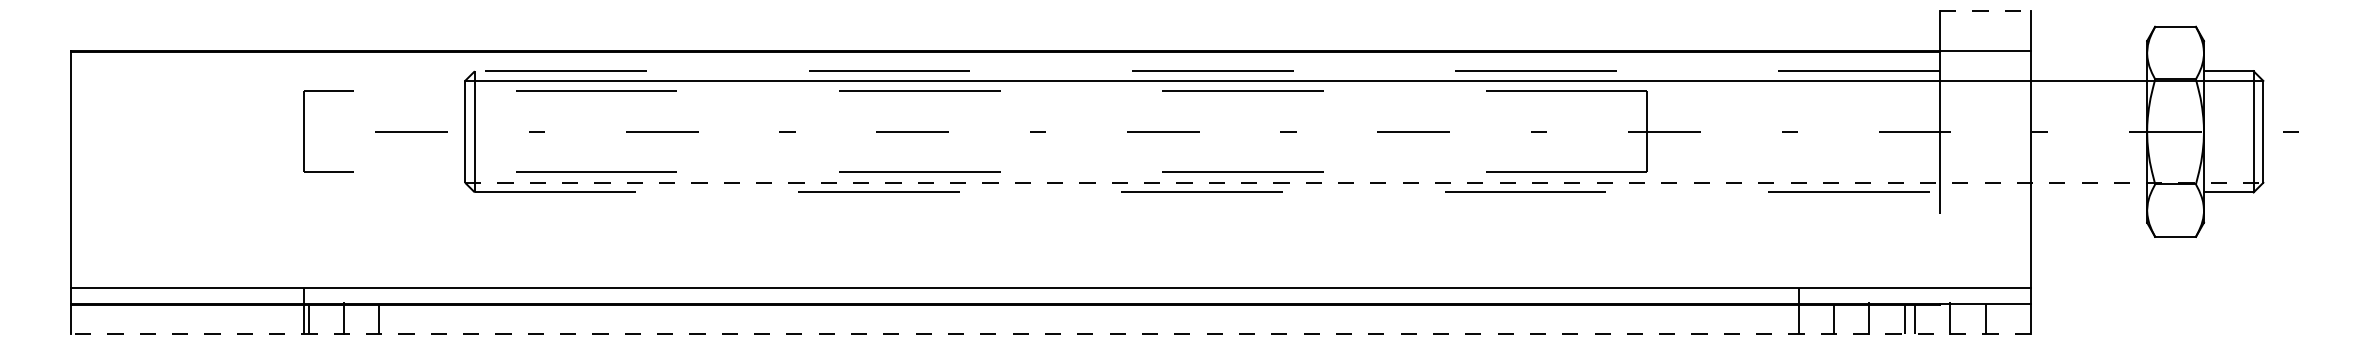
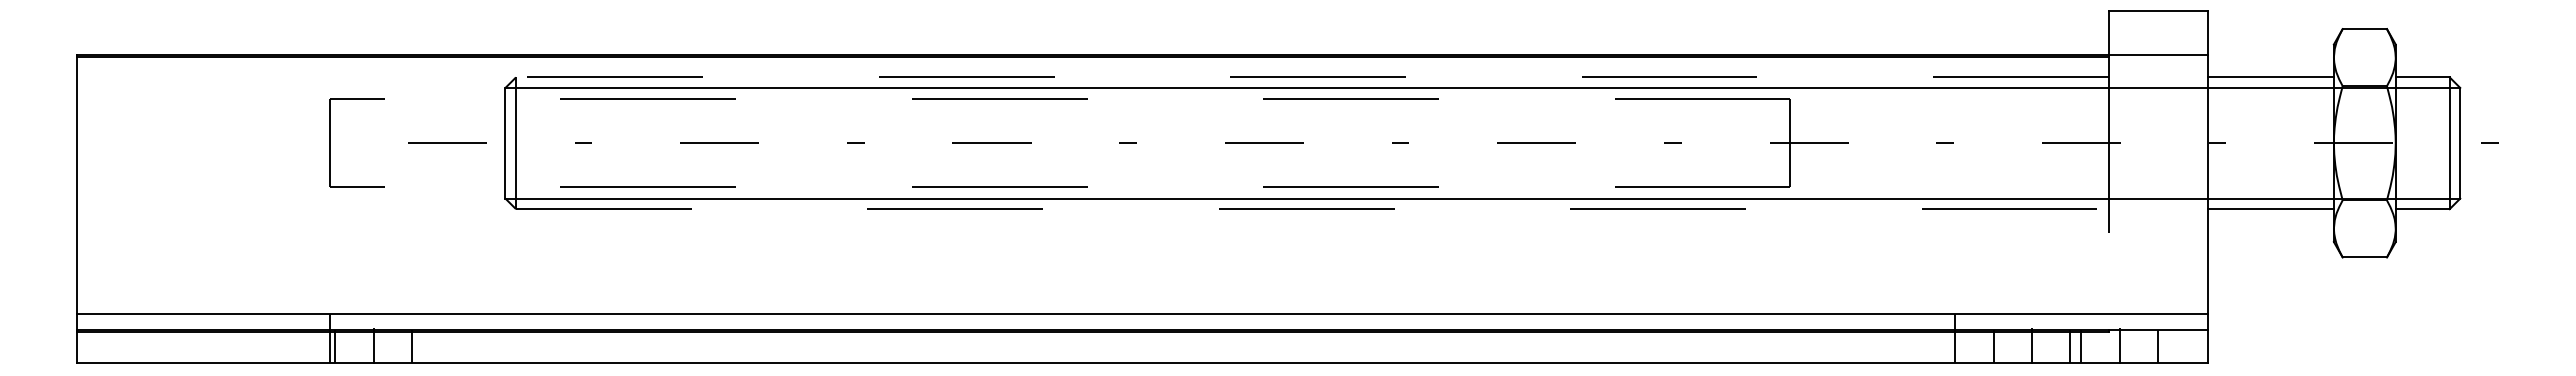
line: (1985, 10) -> (2158, 11), dashed -> solid
line: (2088, 71) -> (2270, 77), added
line: (1364, 182) -> (1483, 198), dashed -> solid
line: (2088, 192) -> (2270, 209), added
line: (1050, 333) -> (1141, 362), dashed -> solid

